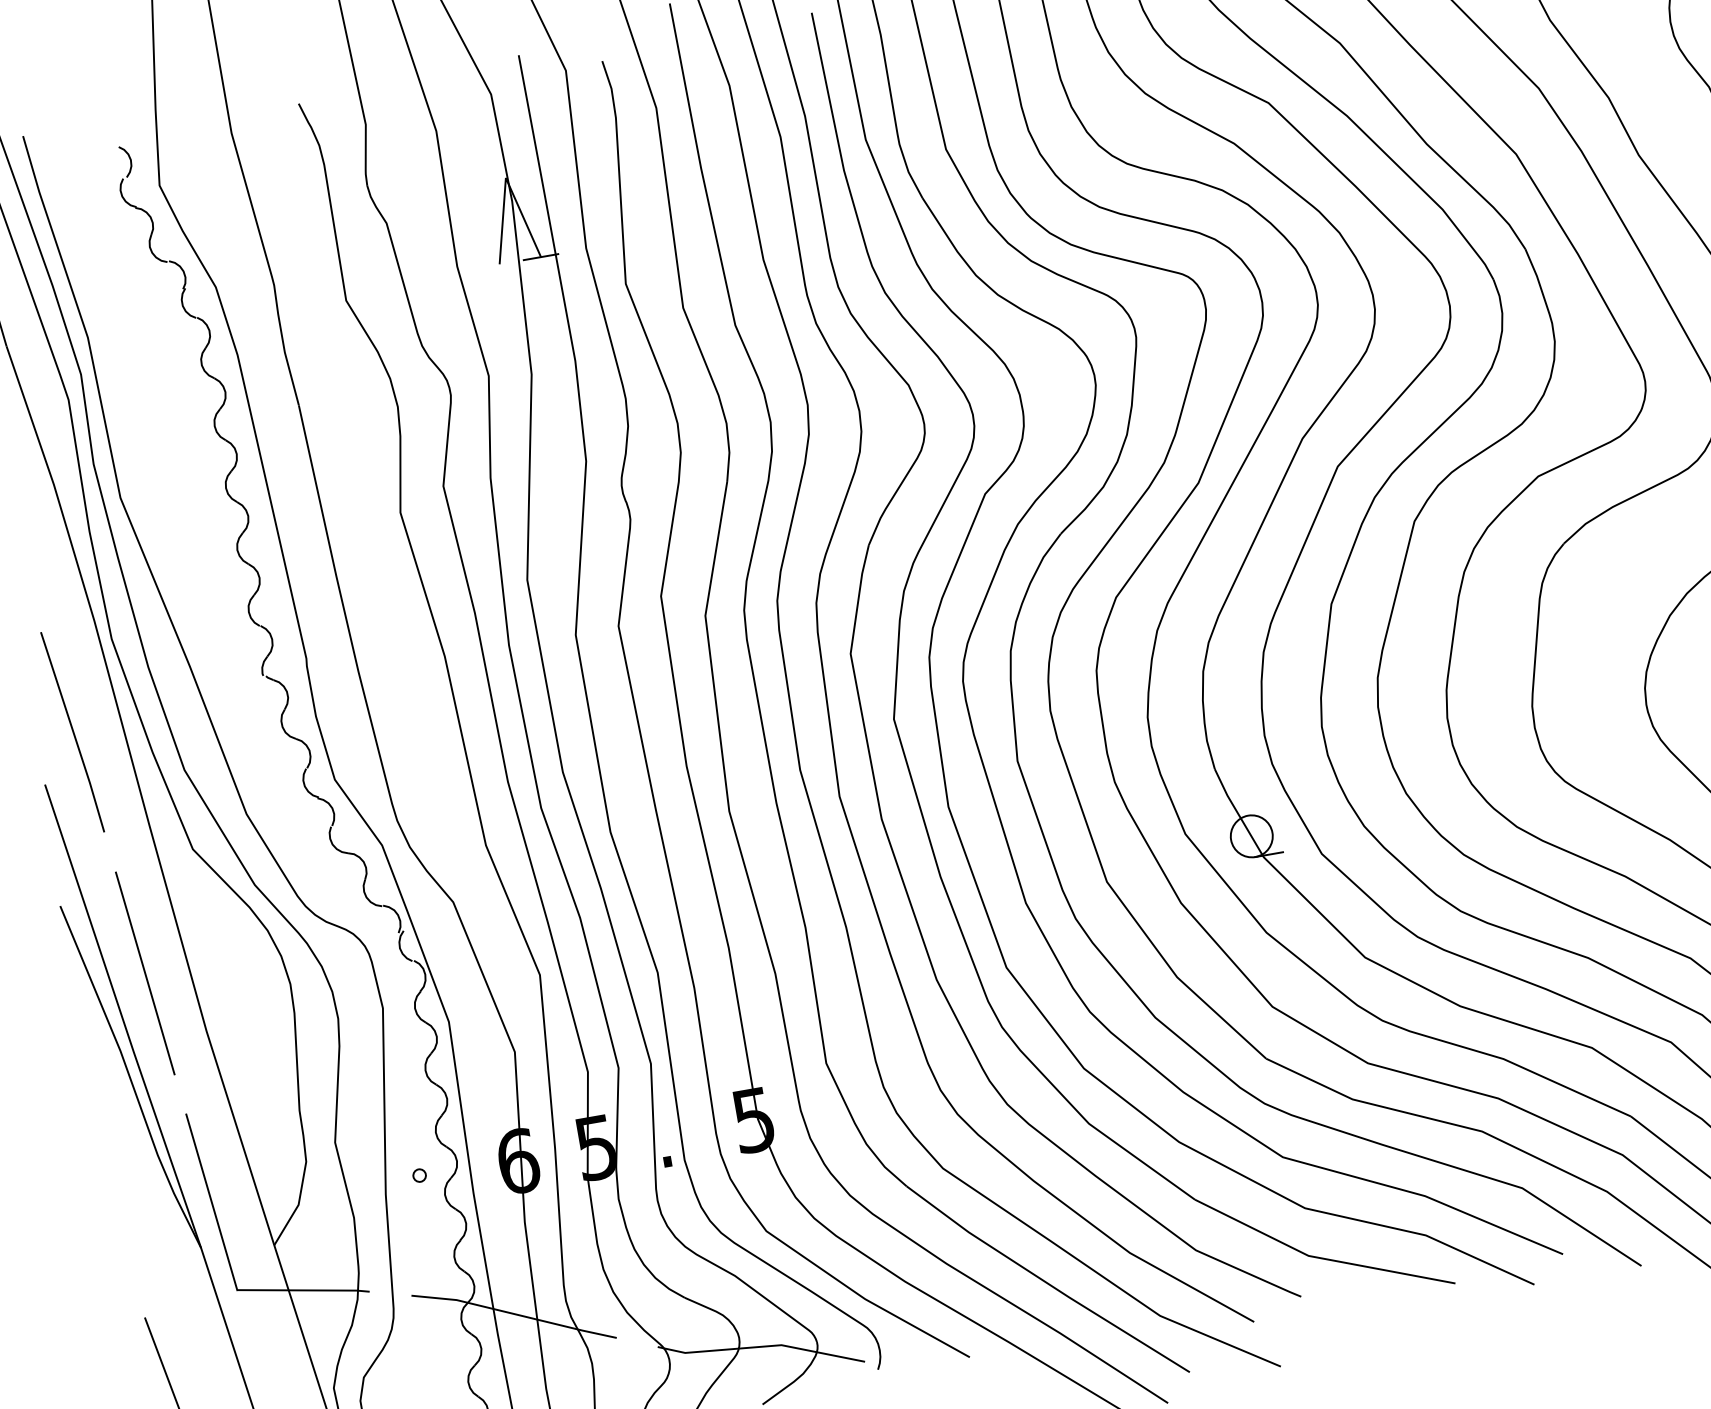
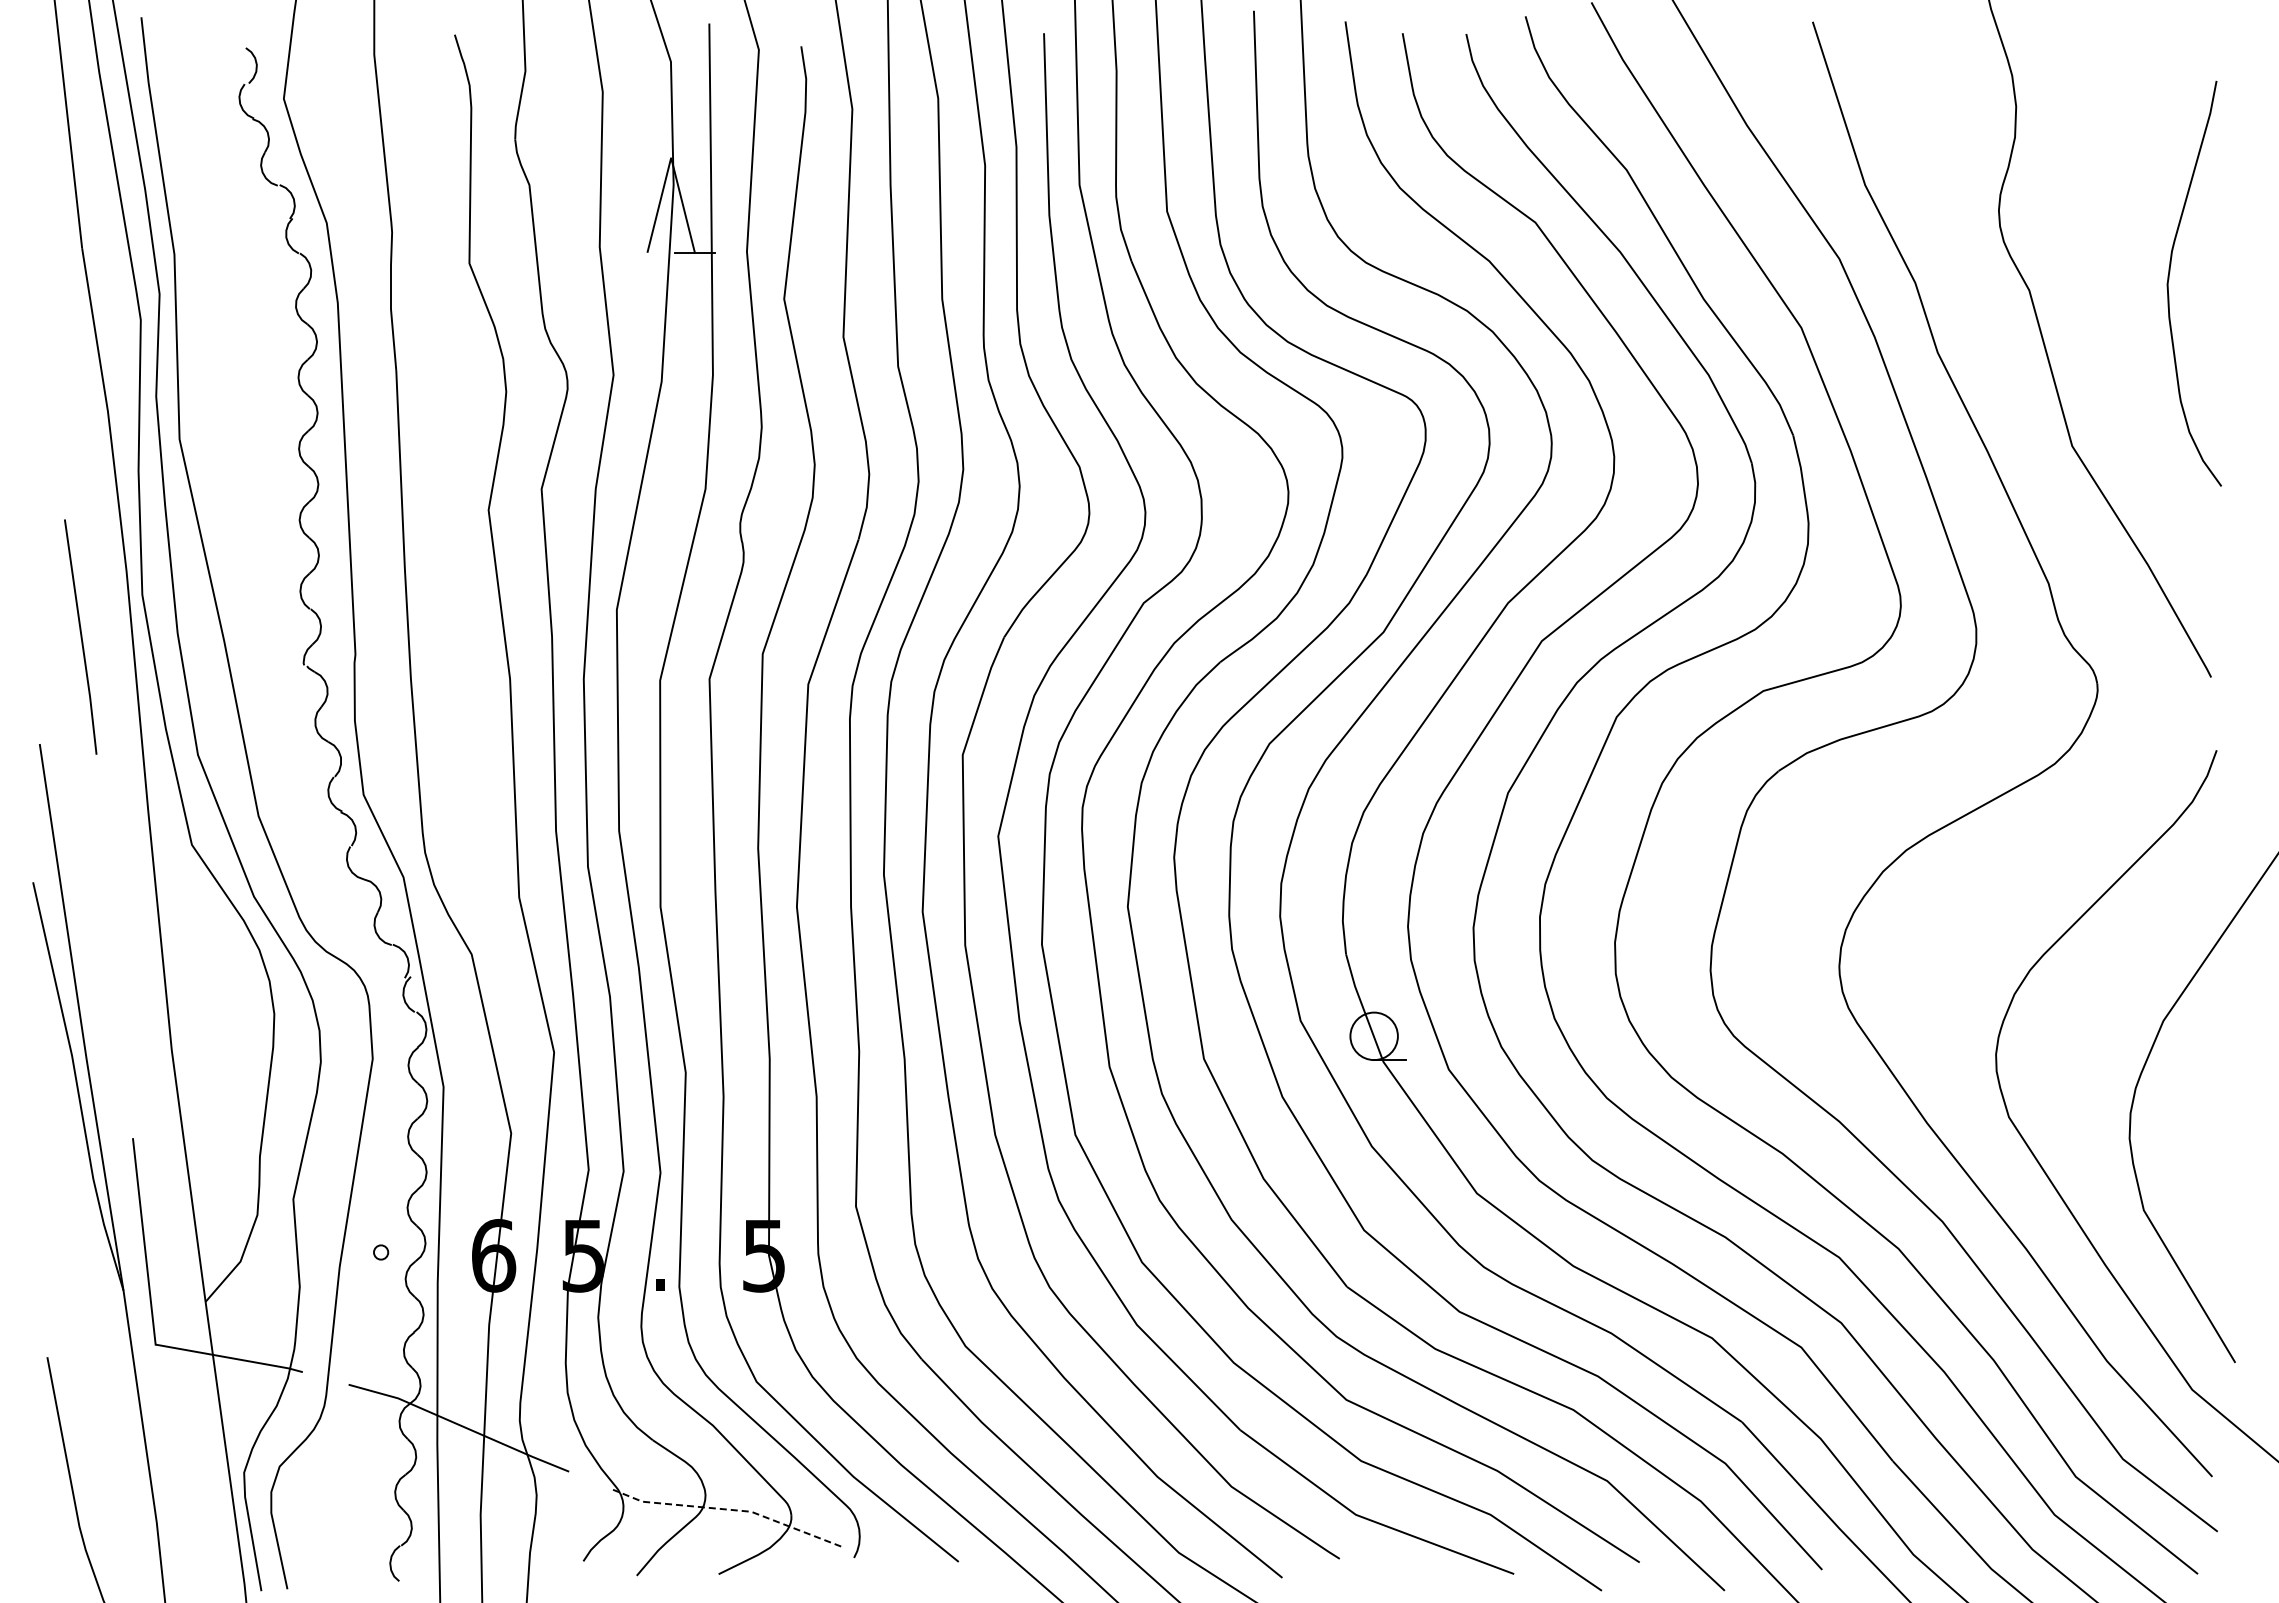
line: (72, 731) -> (80, 636), moved
line: (145, 973) -> (114, 973), removed
line: (761, 1346) -> (728, 1509), solid -> dashed

